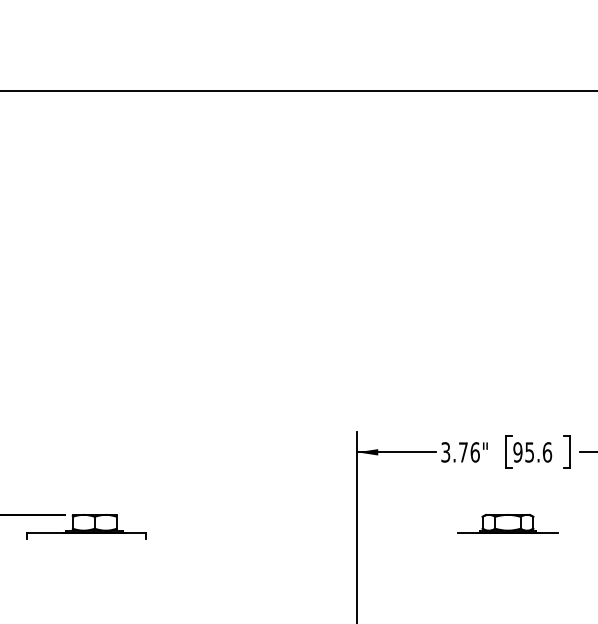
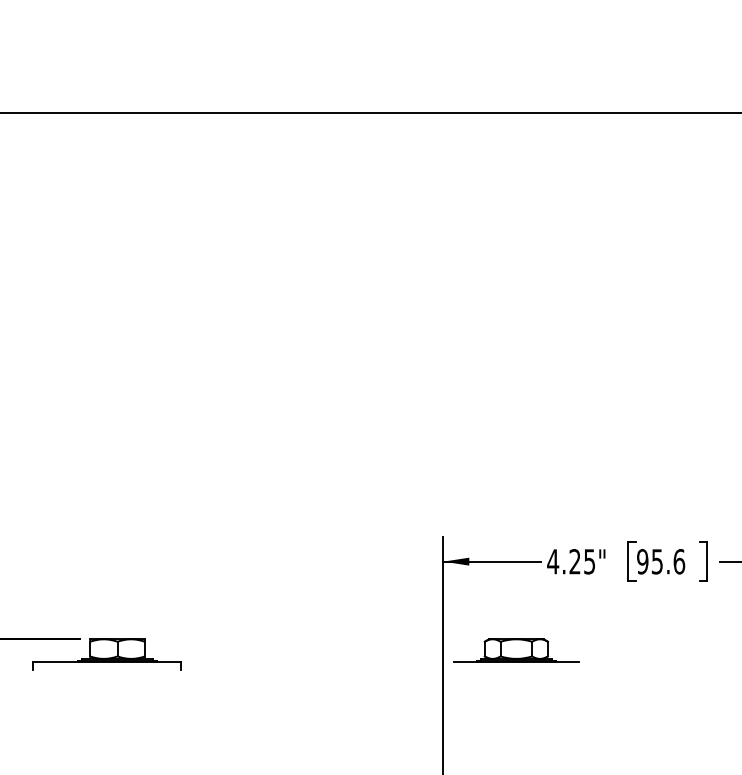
text: (460, 452) -> (571, 561), 3.76" -> 4.25"
part: (508, 523) -> (516, 650), moved

